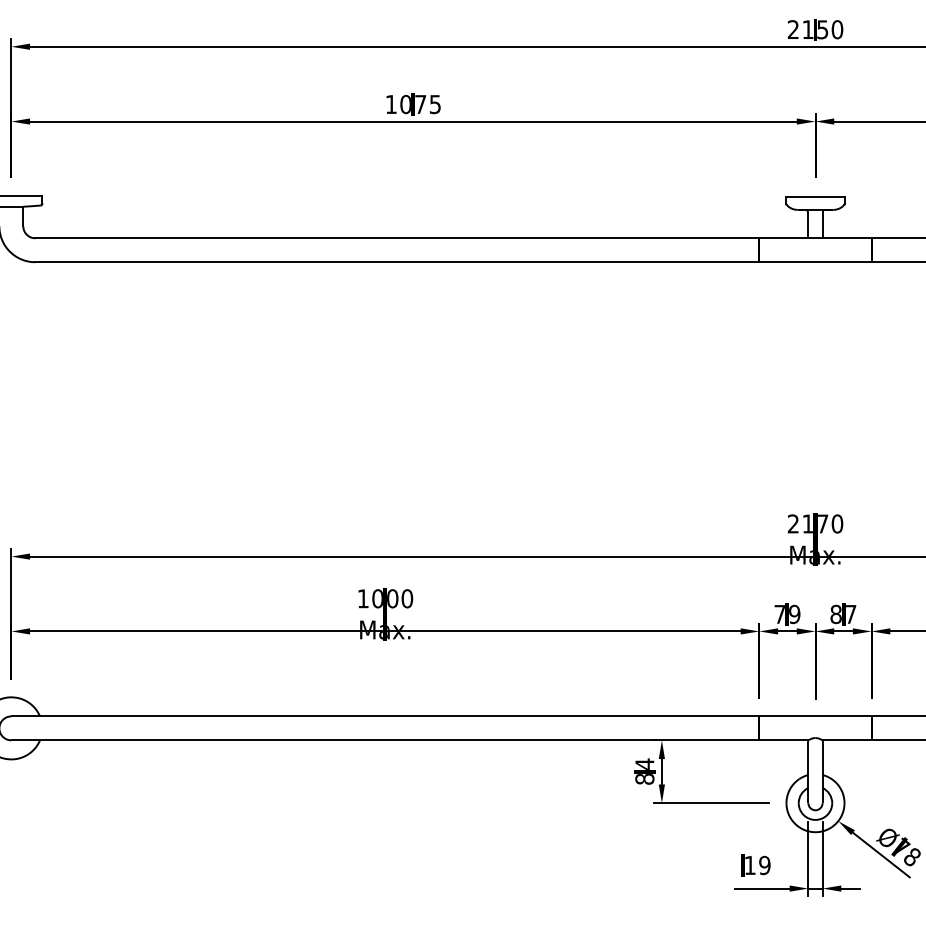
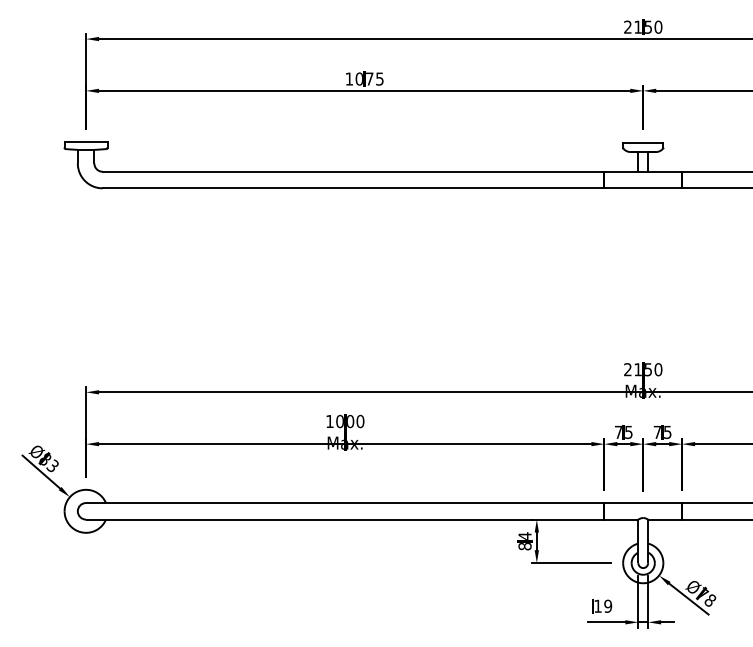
text: (823, 523) -> (648, 369), 2170 -> 2150
text: (794, 613) -> (628, 431), 79 -> 75
text: (843, 614) -> (662, 432), 87 -> 75

